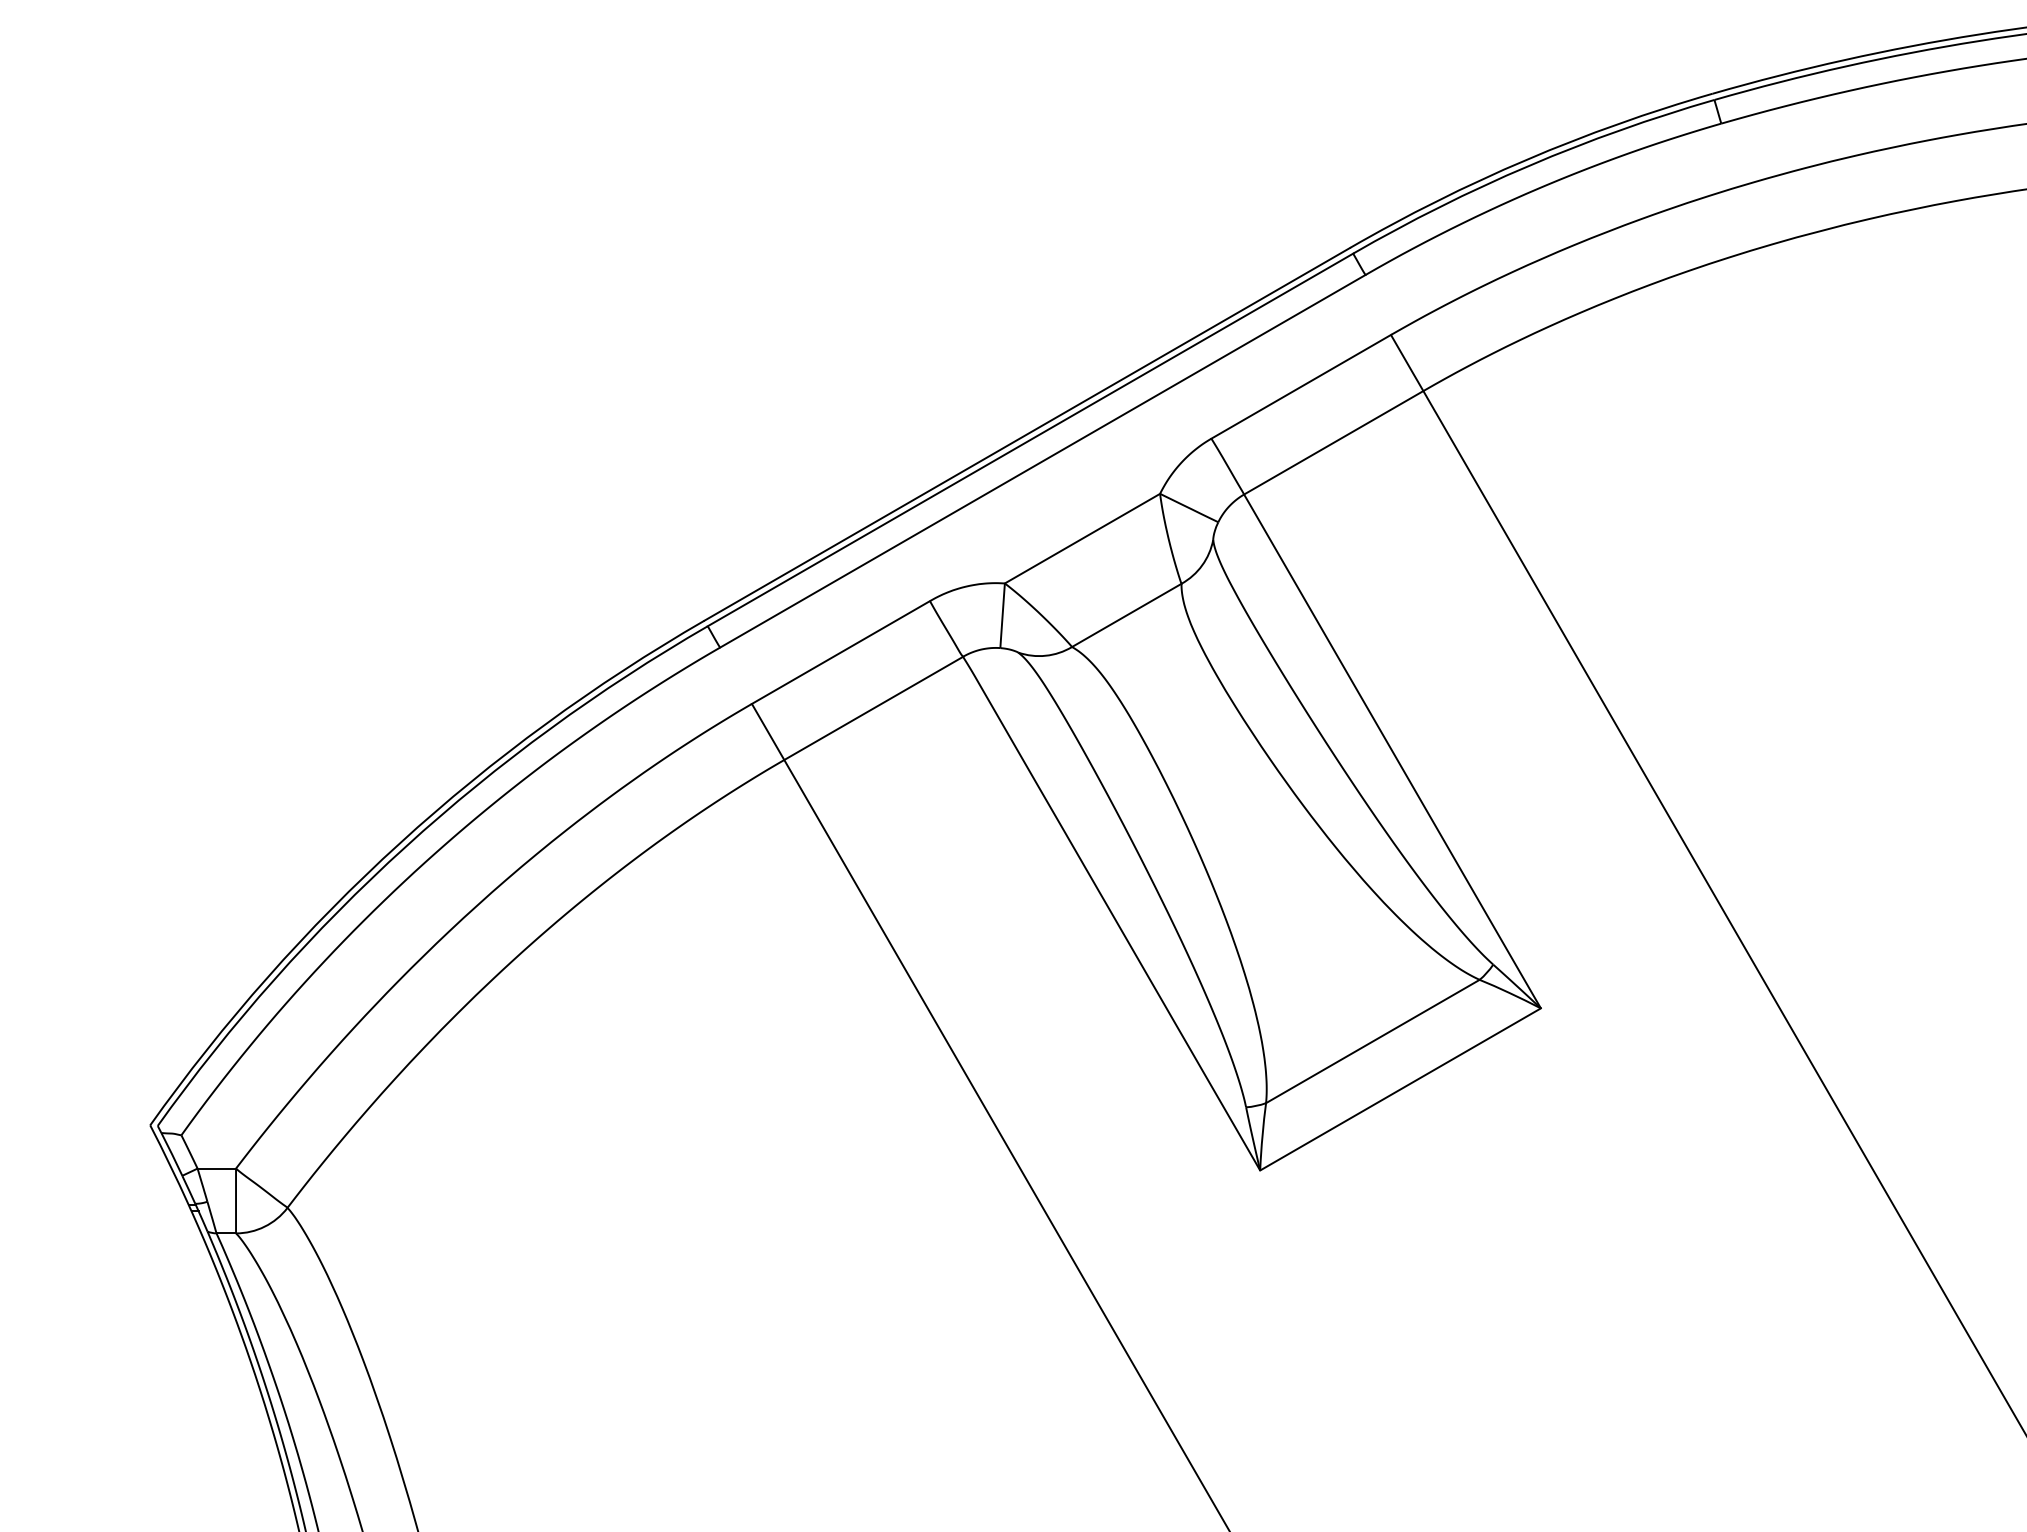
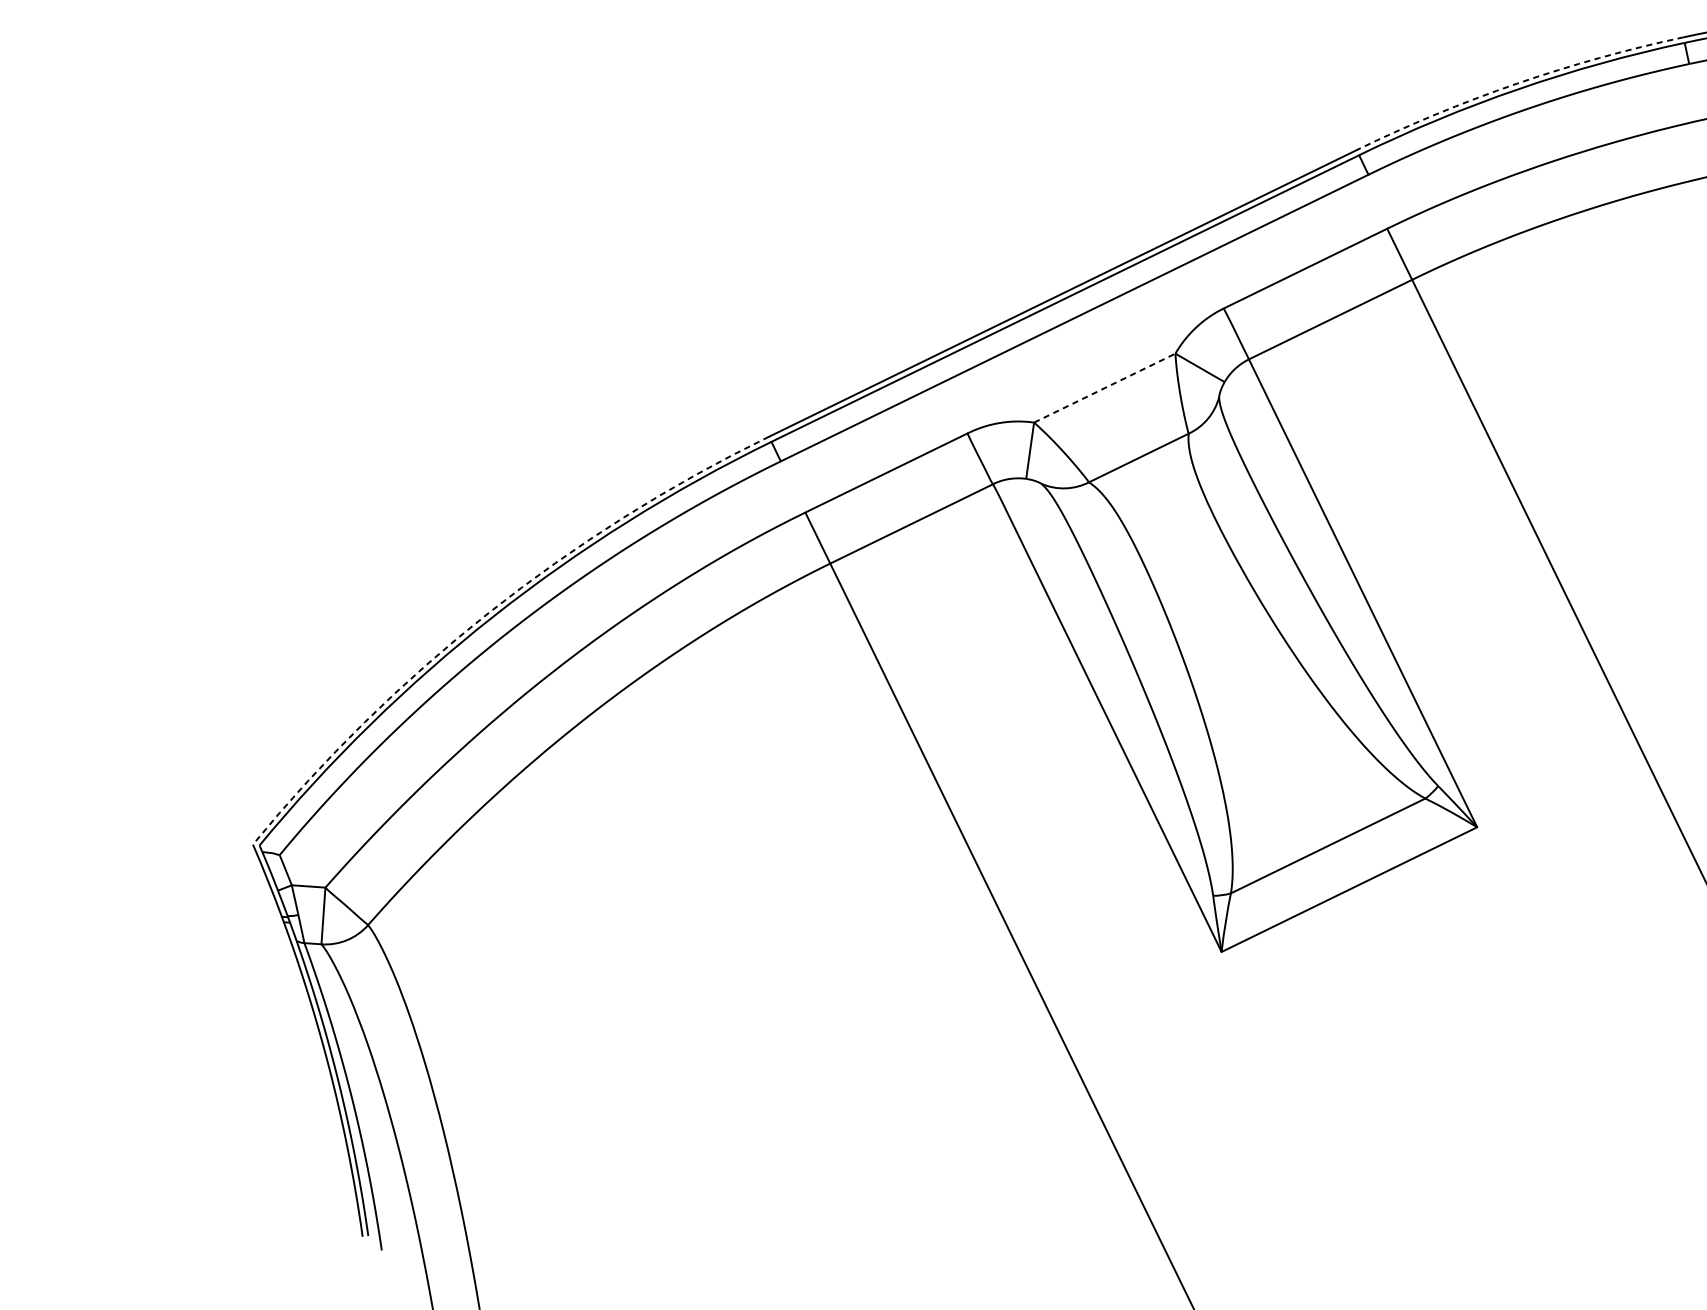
arc: (1526, 159) -> (1516, 83), solid -> dashed
line: (1082, 538) -> (1104, 388), solid -> dashed
arc: (400, 843) -> (489, 613), solid -> dashed

